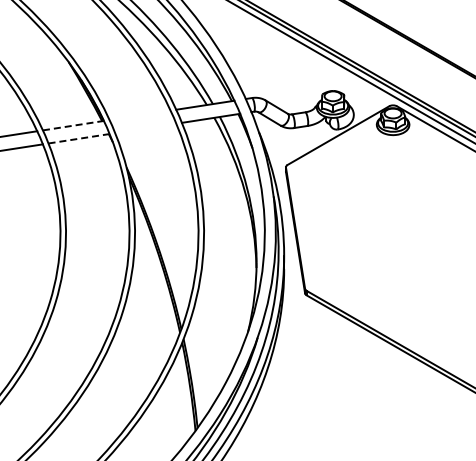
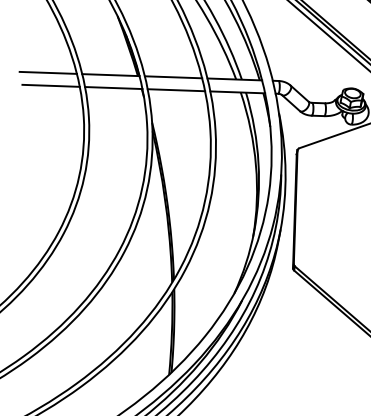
line: (139, 115) -> (172, 77), added
line: (73, 125) -> (110, 74), dashed -> solid
line: (145, 128) -> (176, 90), added
line: (79, 138) -> (114, 87), dashed -> solid

